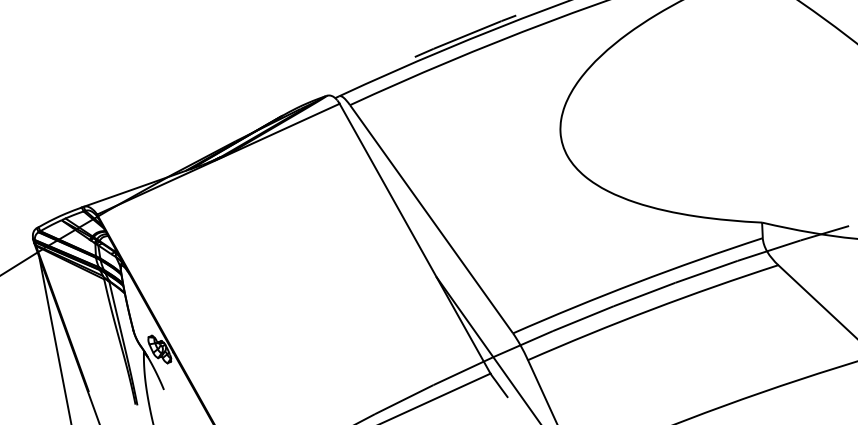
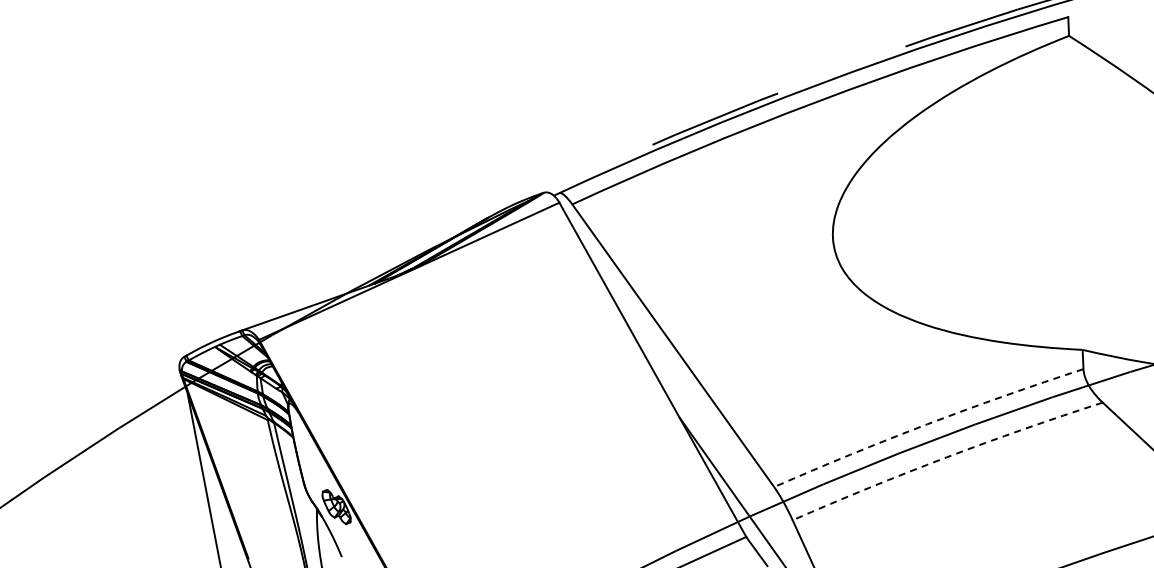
arc: (636, 282) -> (927, 424), solid -> dashed
arc: (652, 309) -> (946, 457), solid -> dashed

